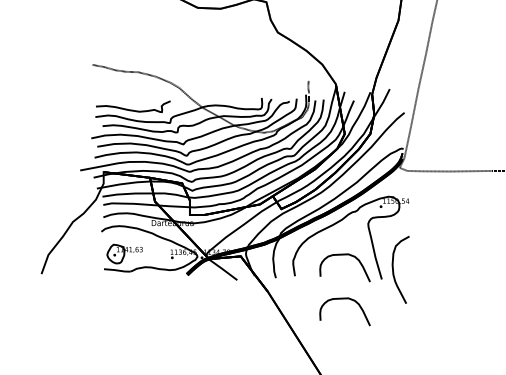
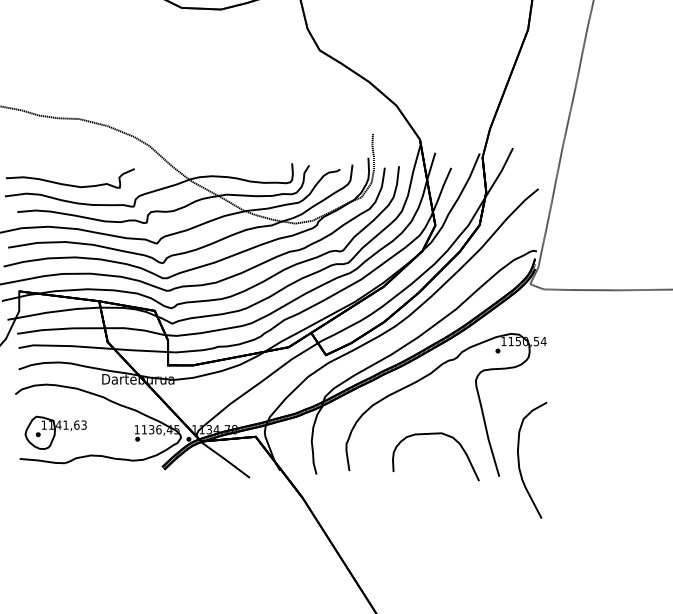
curve: (344, 299) -> (434, 511), removed

